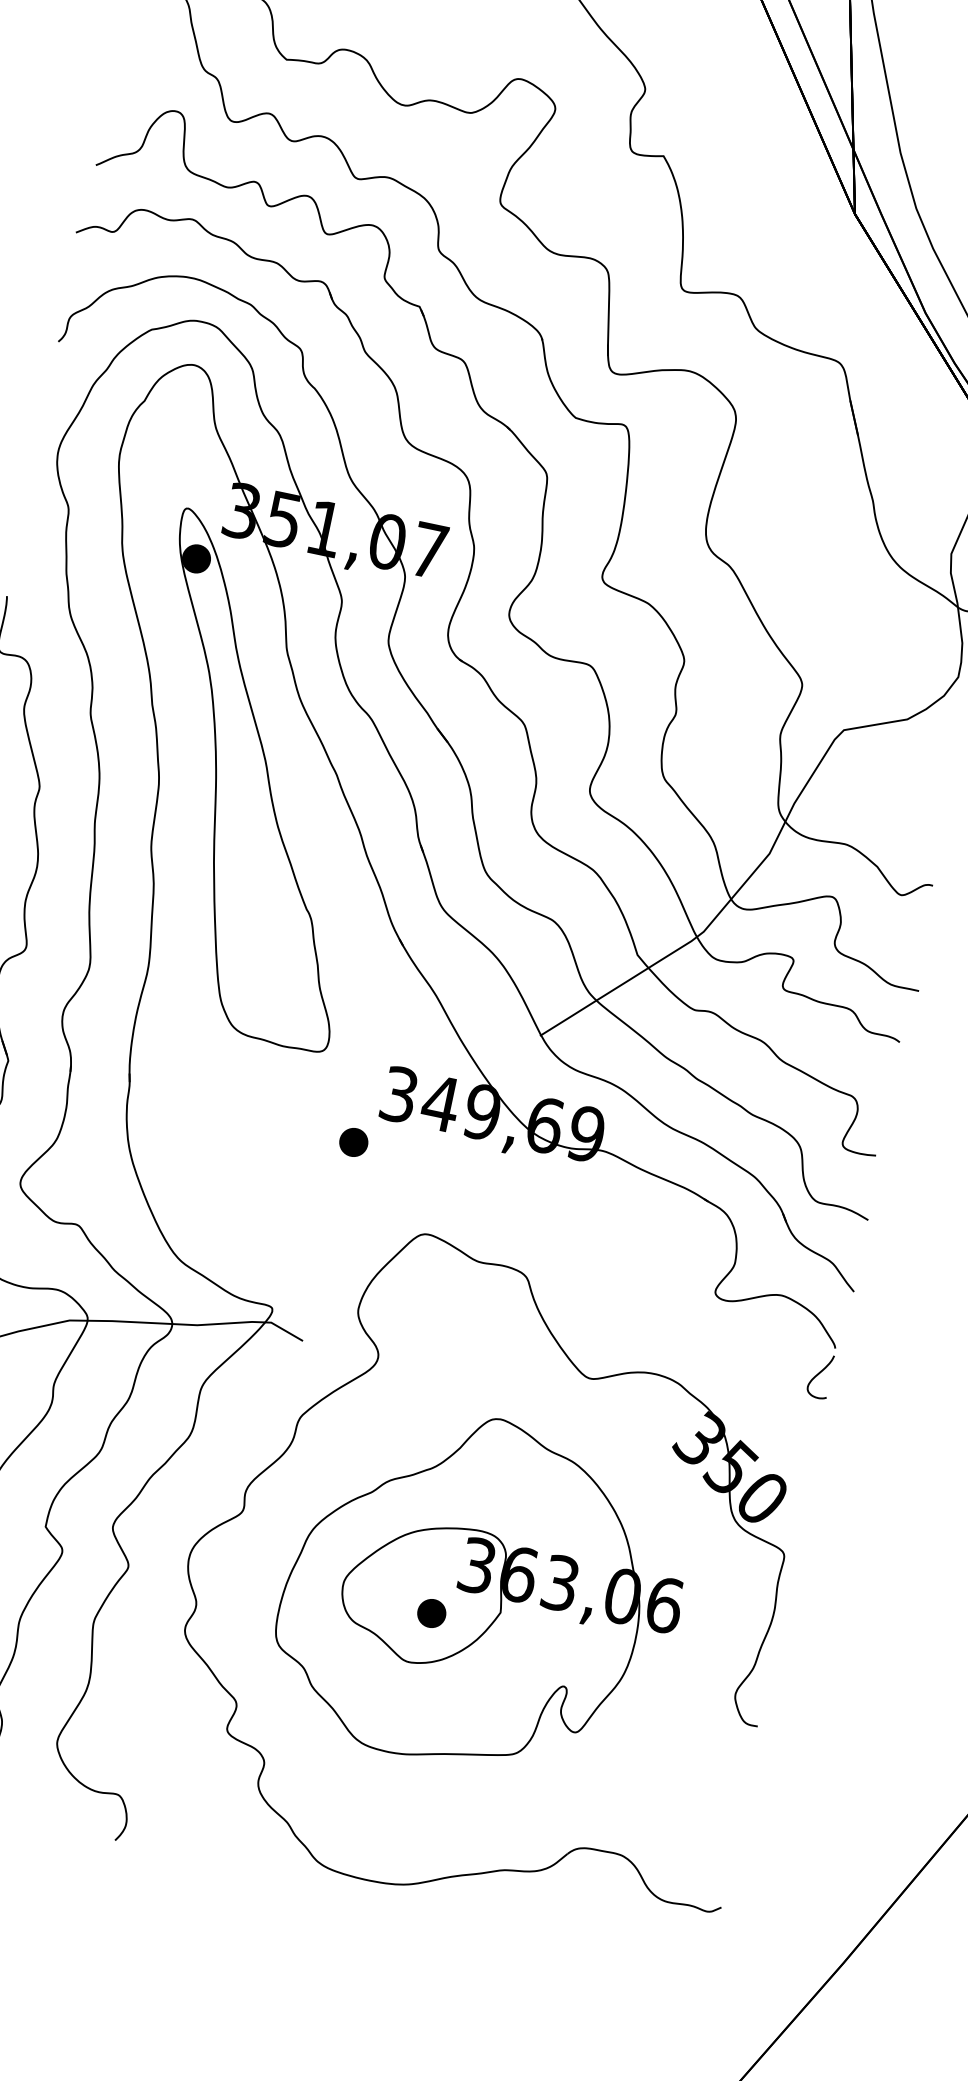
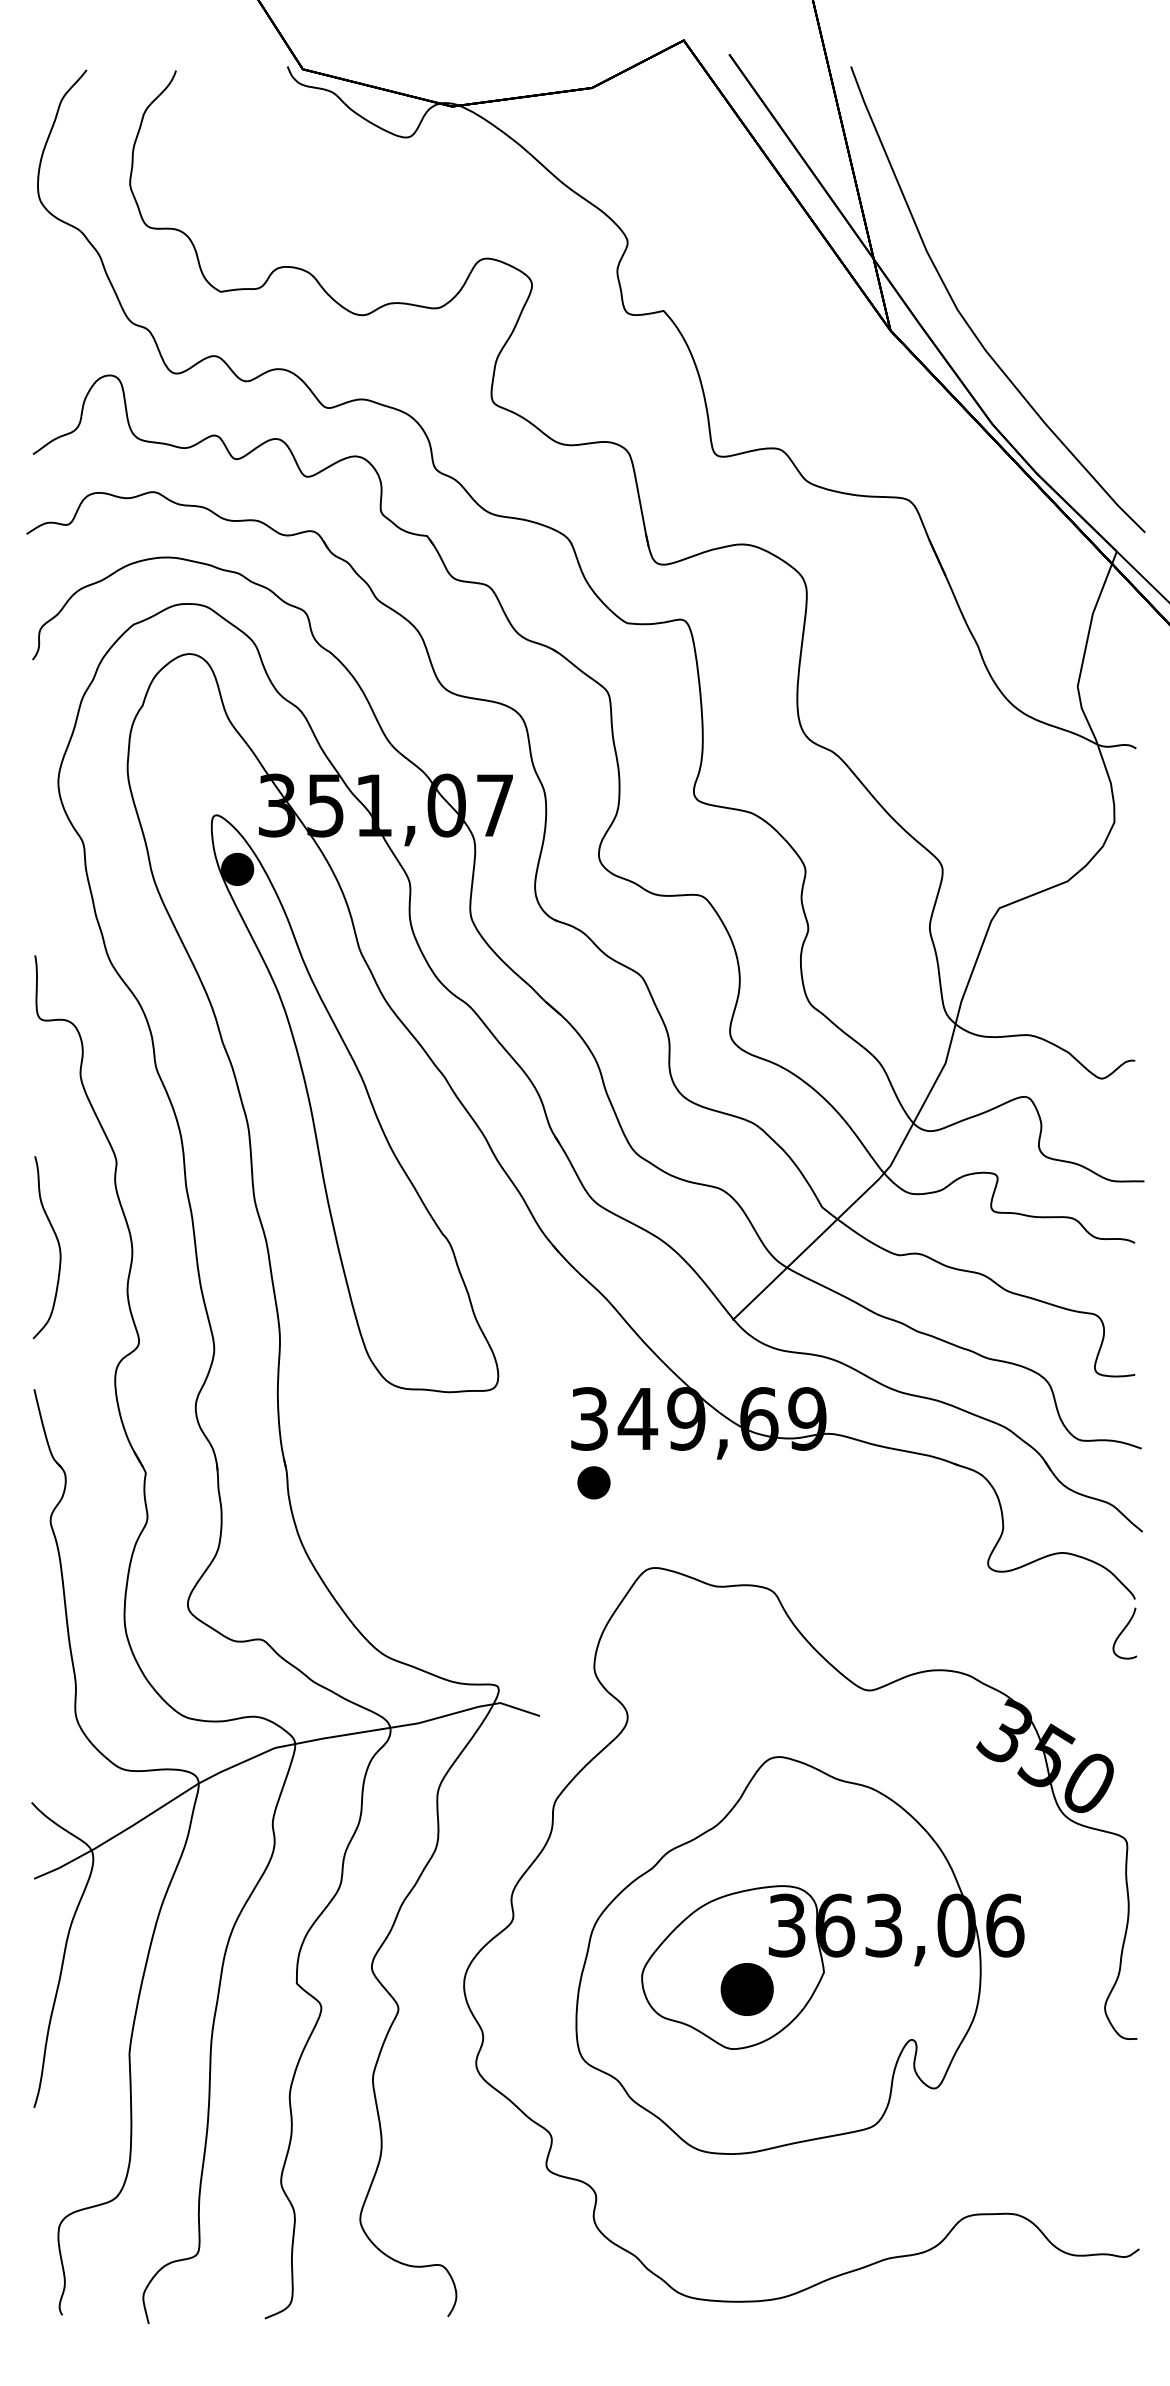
part: (353, 1142) -> (593, 1482), moved
part: (431, 1613) -> (747, 1989), size x1.6

